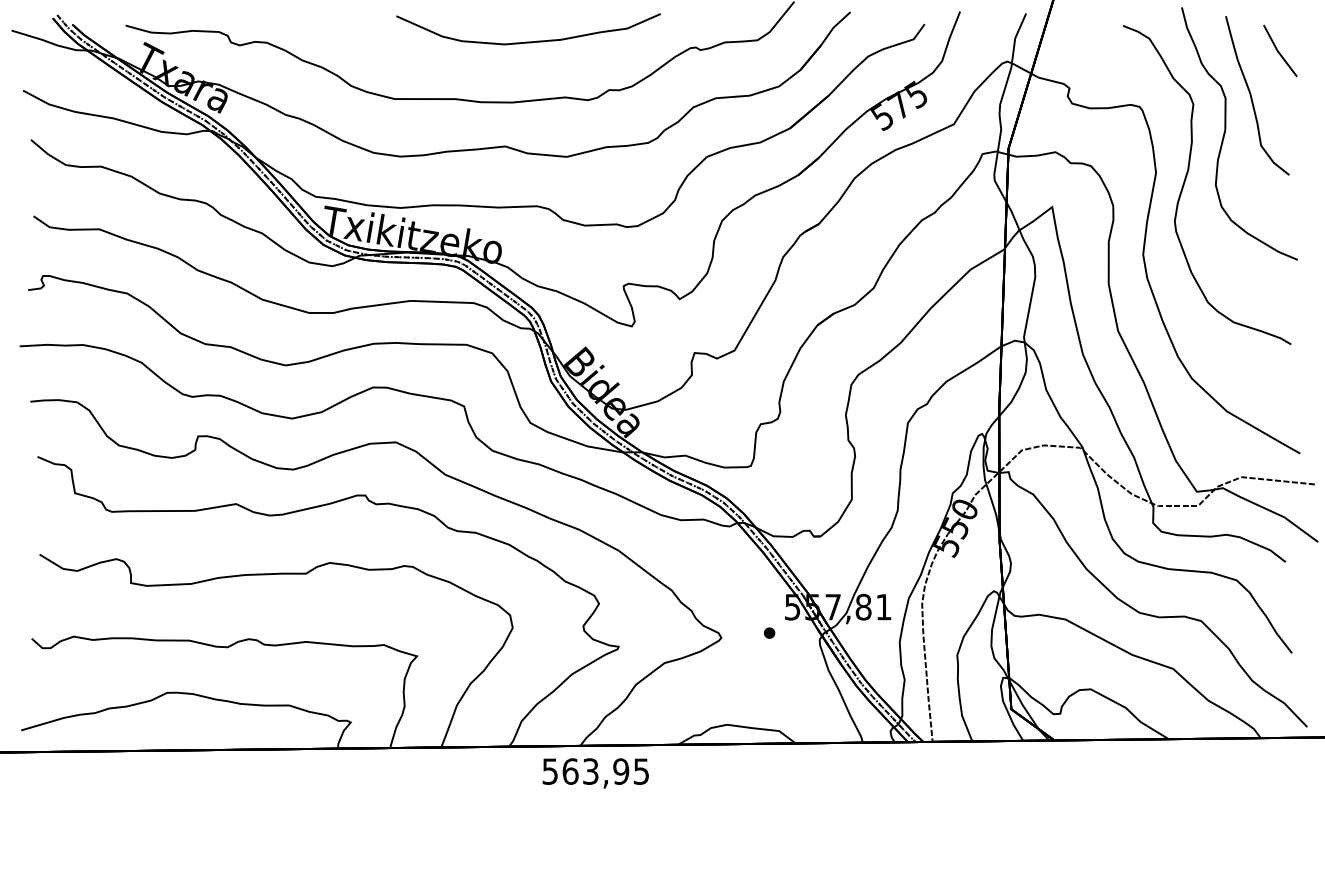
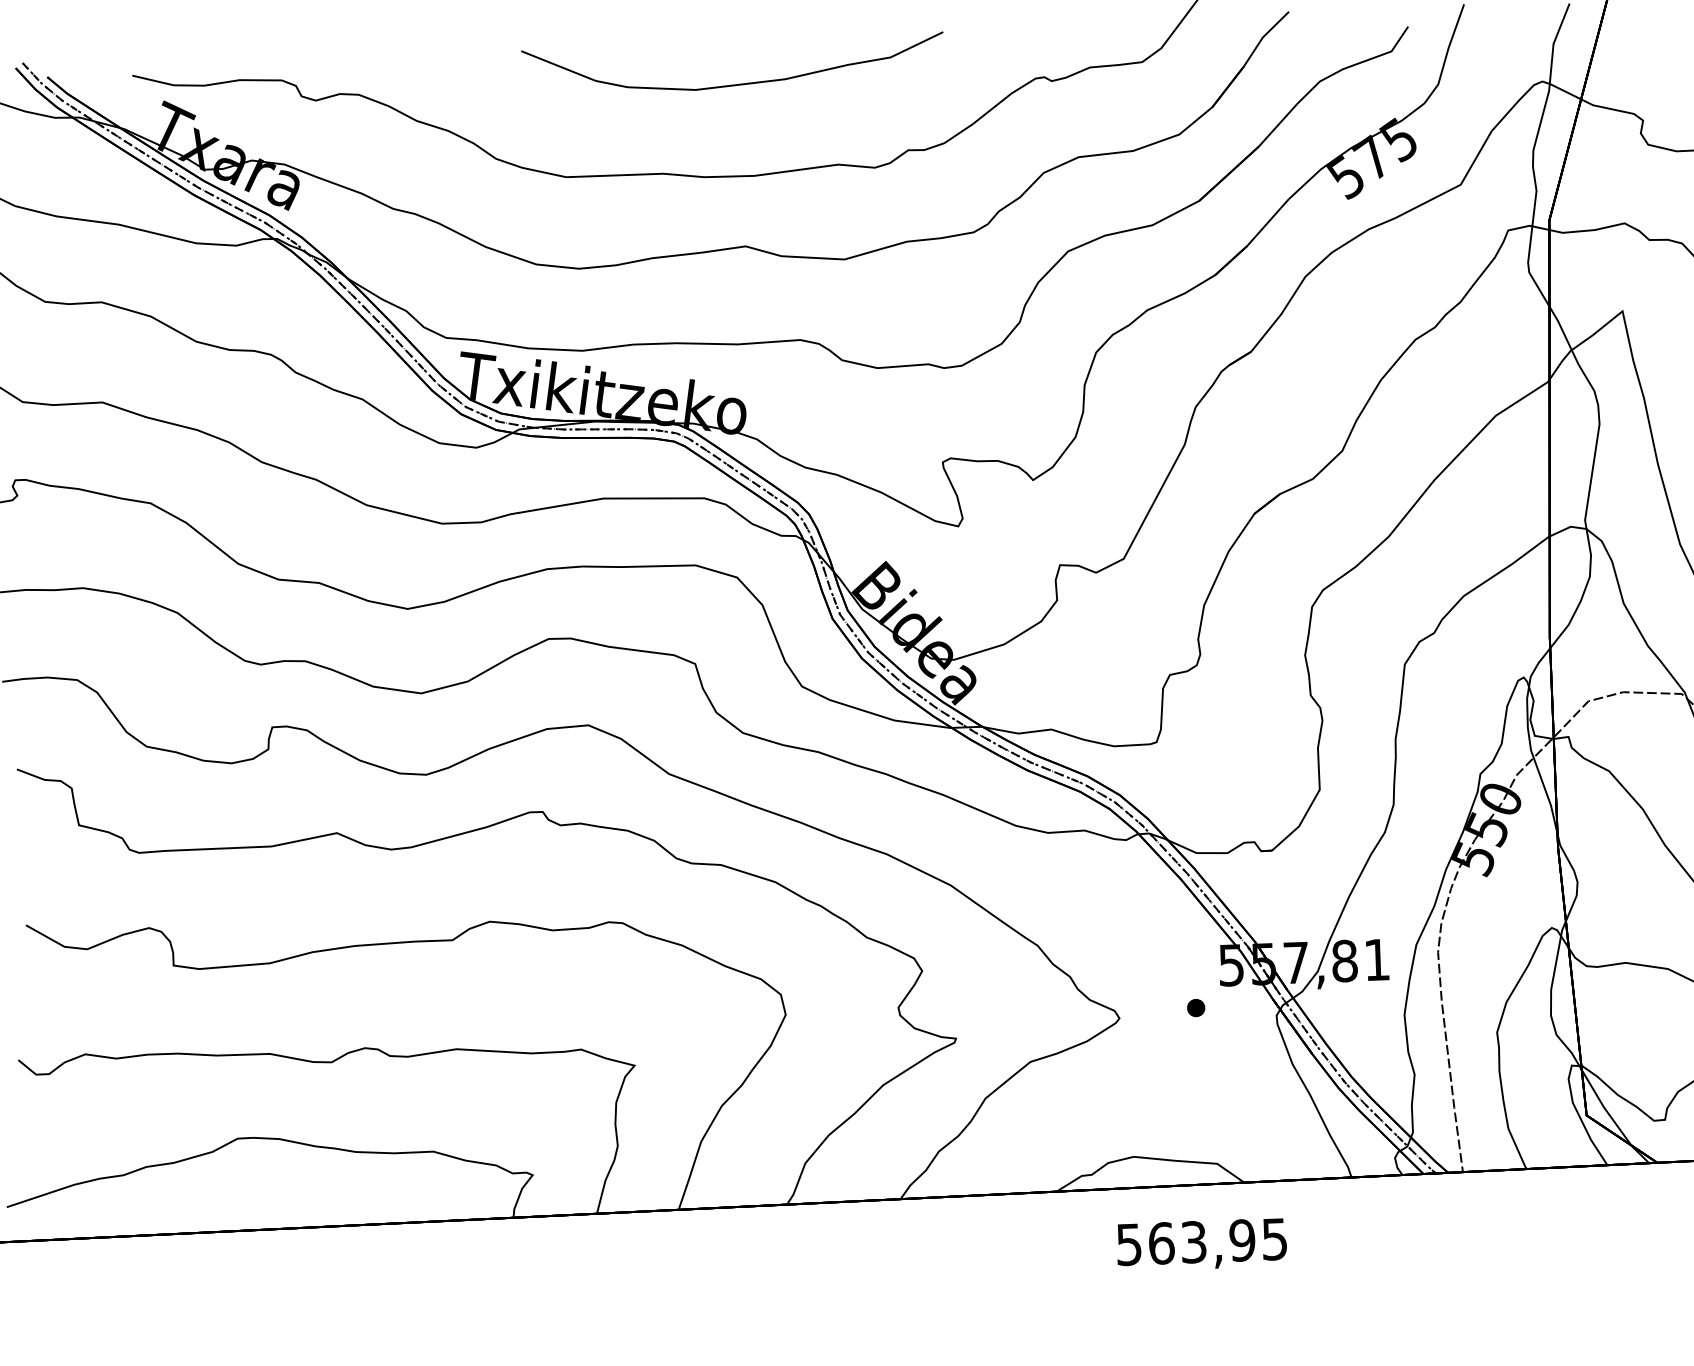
curve: (528, 41) -> (733, 83), moved
text: (595, 773) -> (1201, 1245), moved

